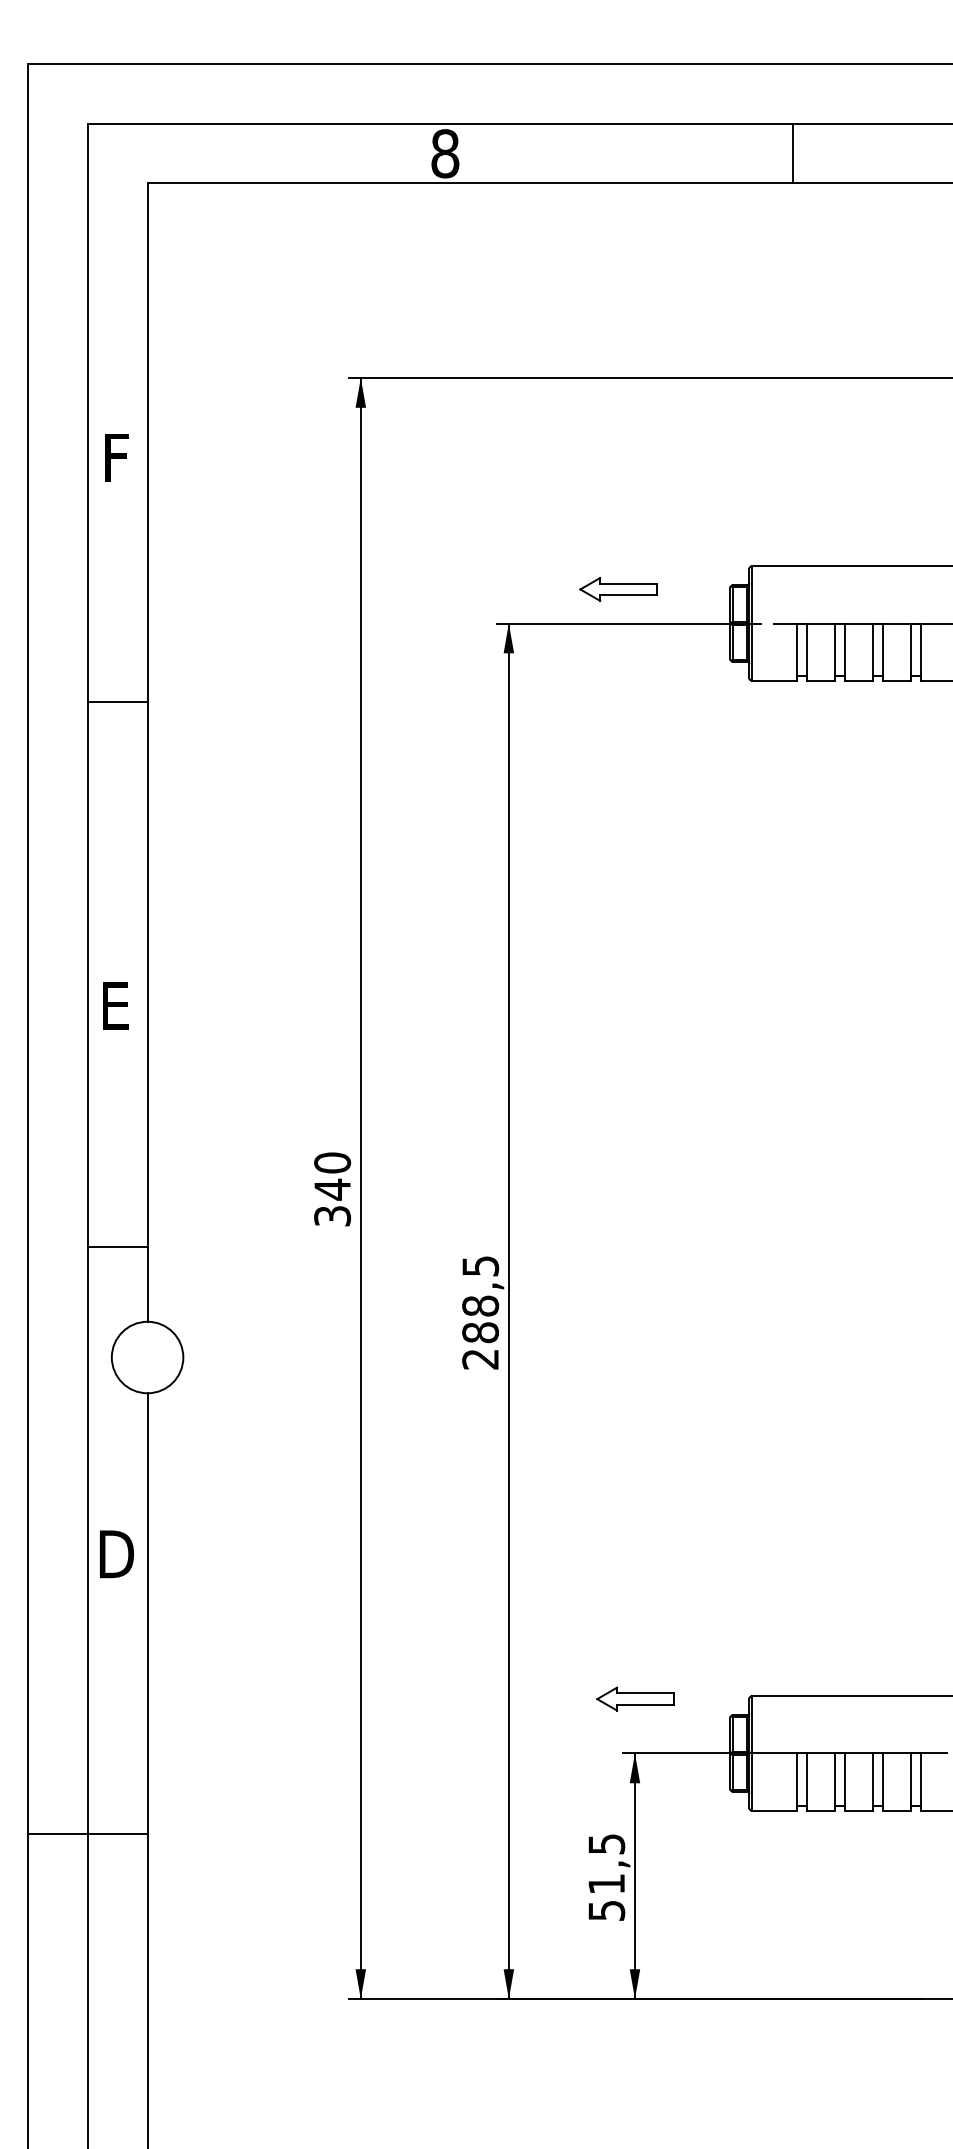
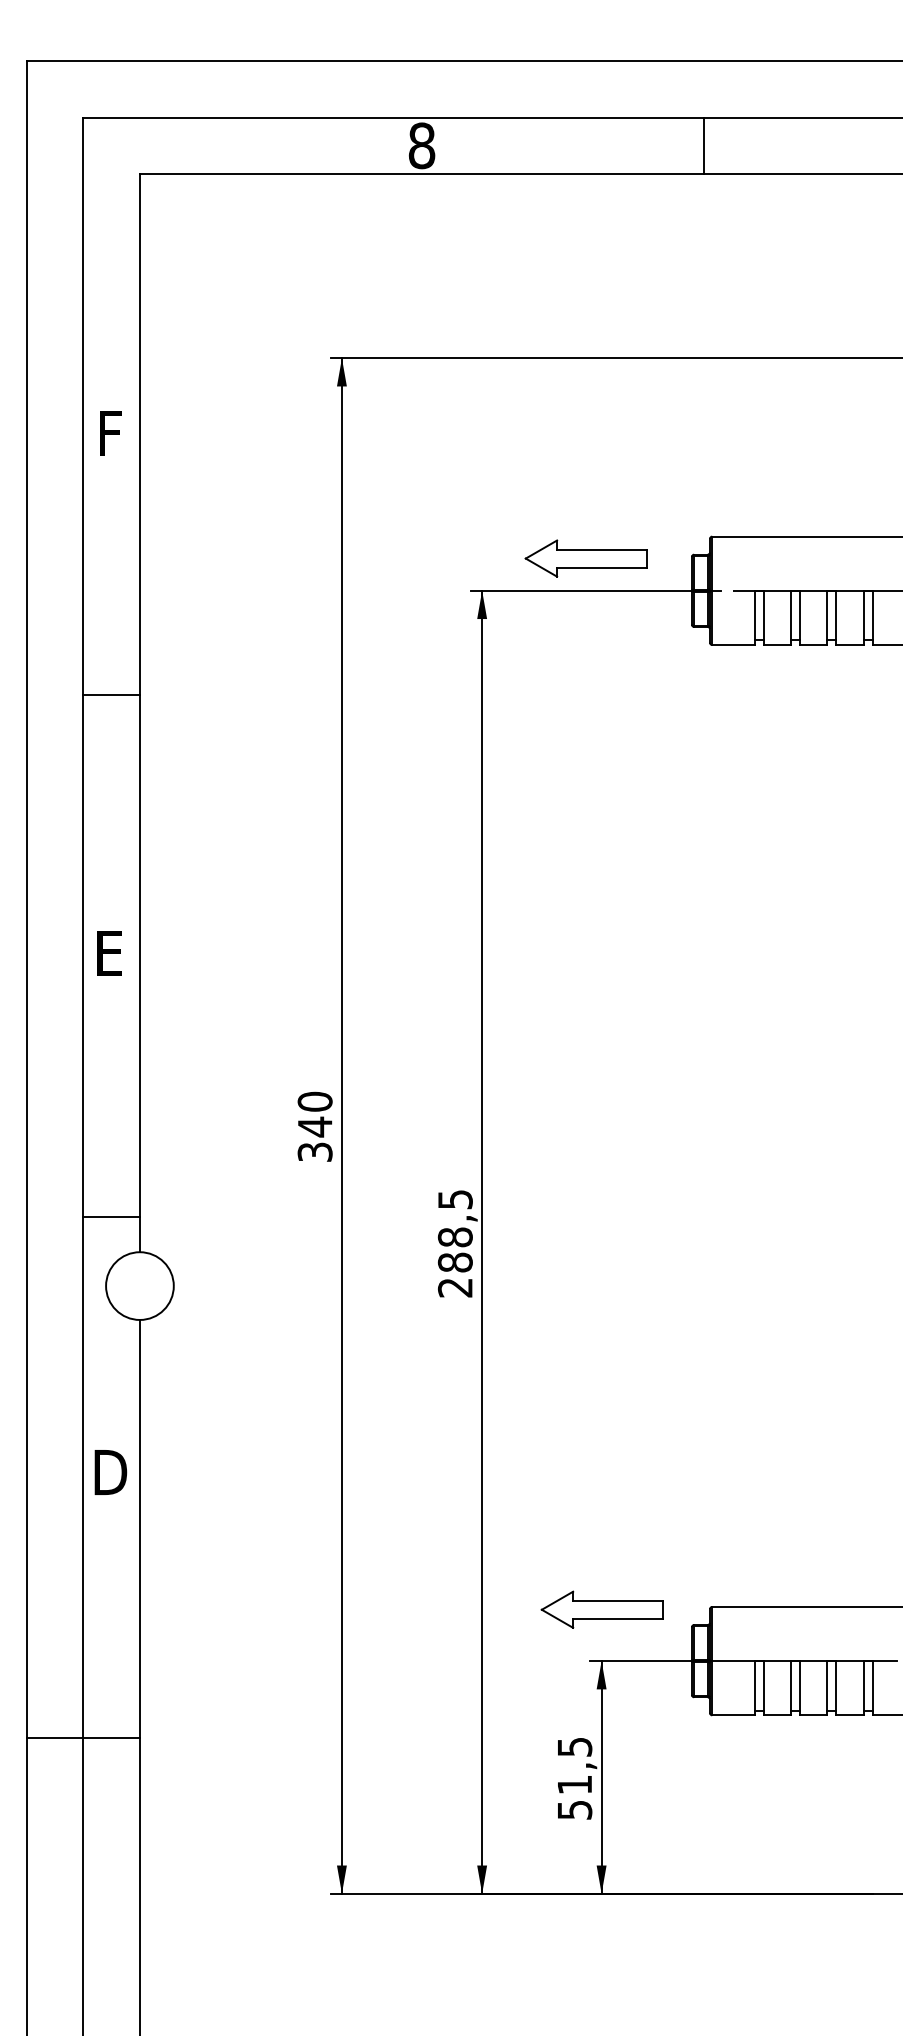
line: (793, 153) -> (704, 145), moved
part: (617, 589) -> (585, 558), size x1.67
line: (117, 702) -> (111, 695), moved
line: (117, 1247) -> (111, 1216), moved
part: (634, 1698) -> (601, 1609), size x1.67

